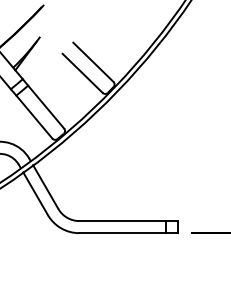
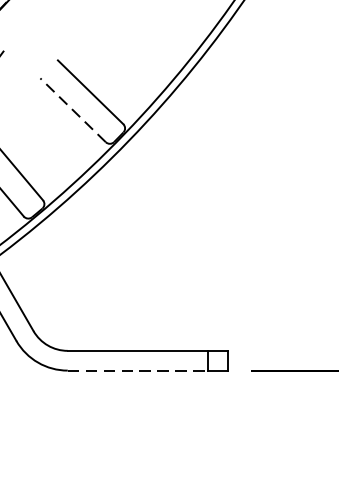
line: (82, 73) -> (72, 110), solid -> dashed
line: (123, 233) -> (139, 371), solid -> dashed

